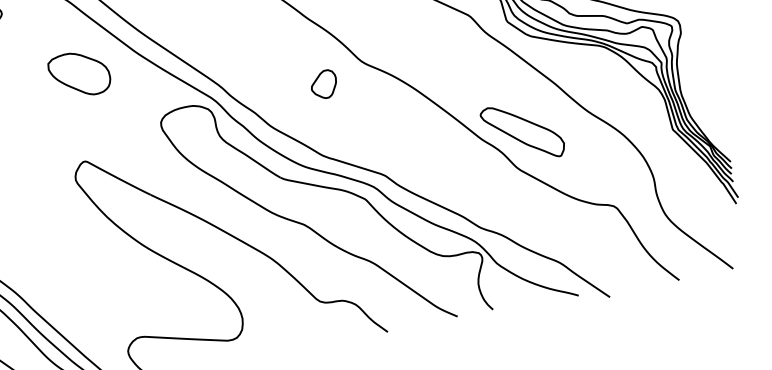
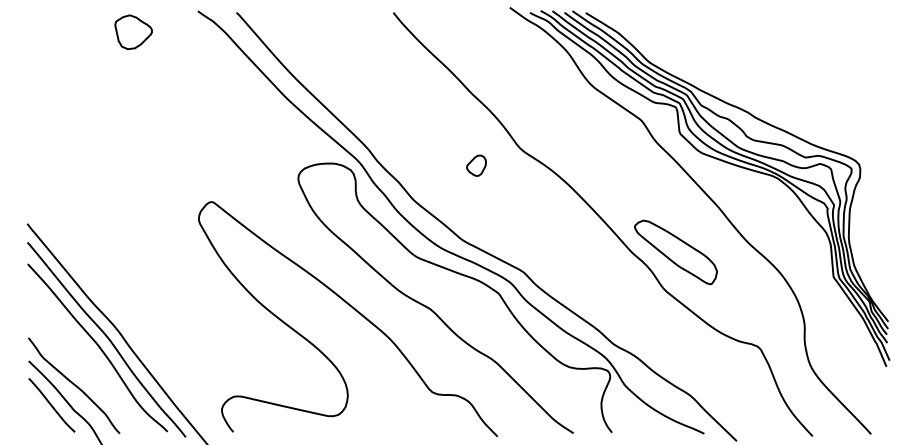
part: (79, 74) -> (222, 109), removed
part: (324, 84) -> (476, 165), size x0.7

